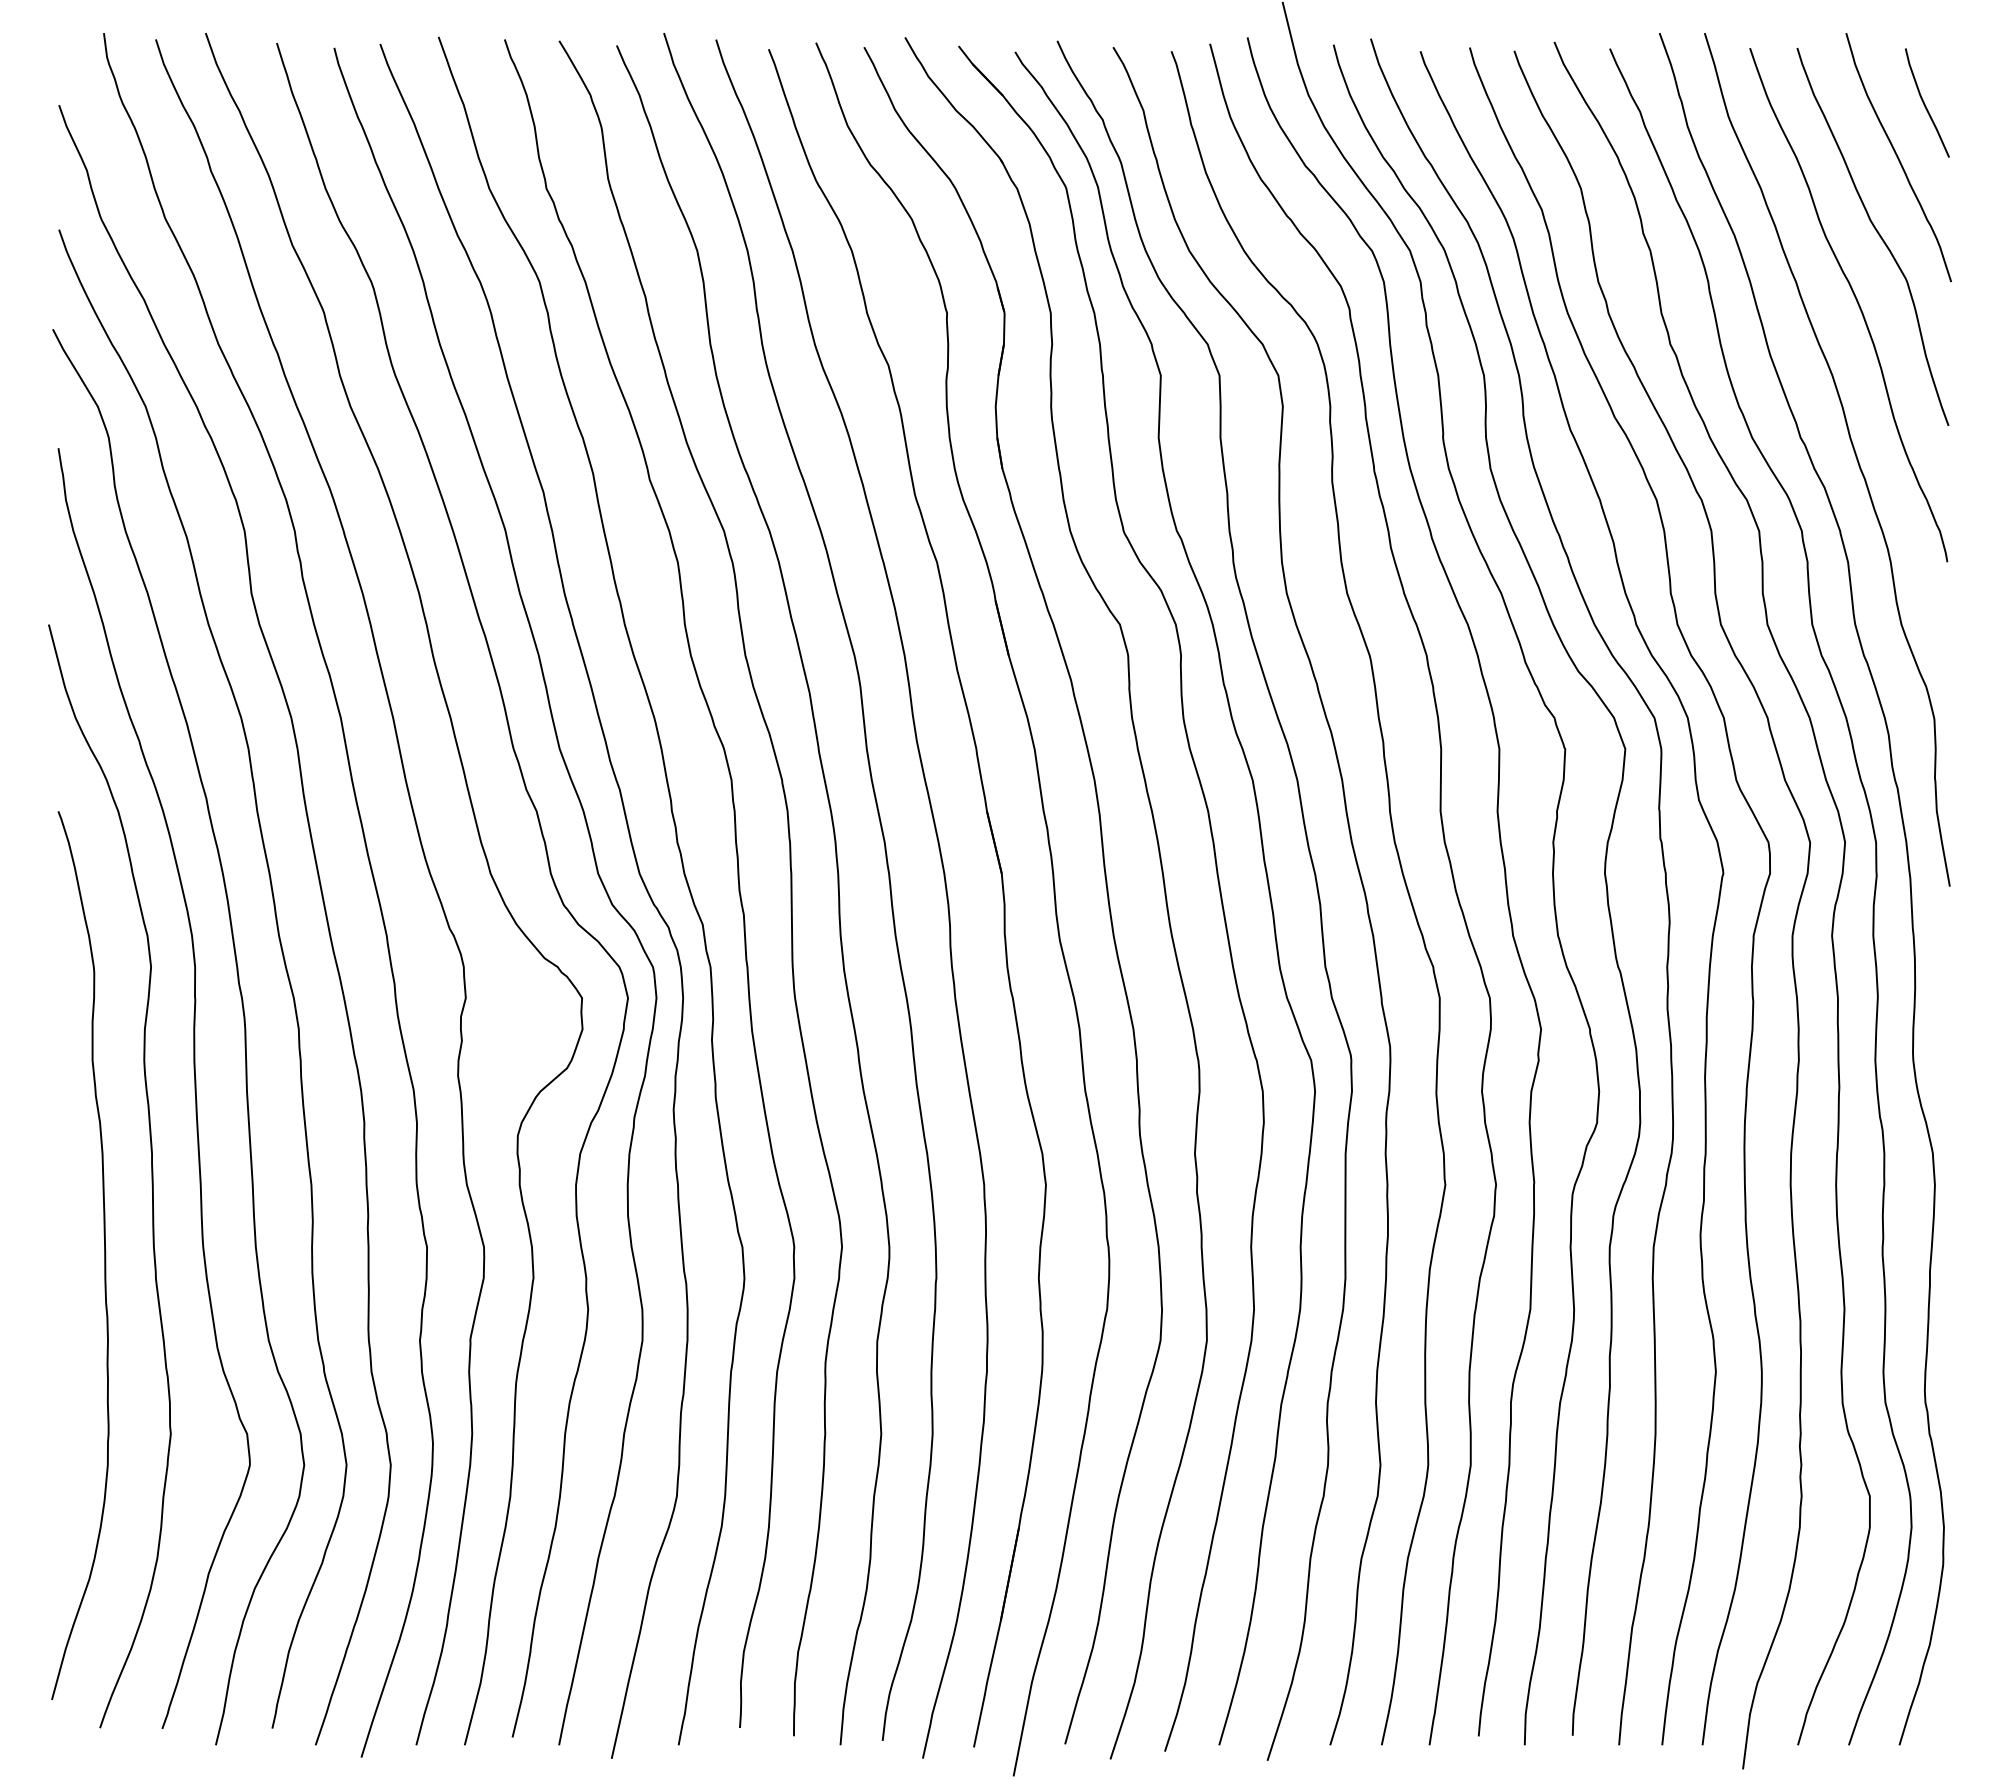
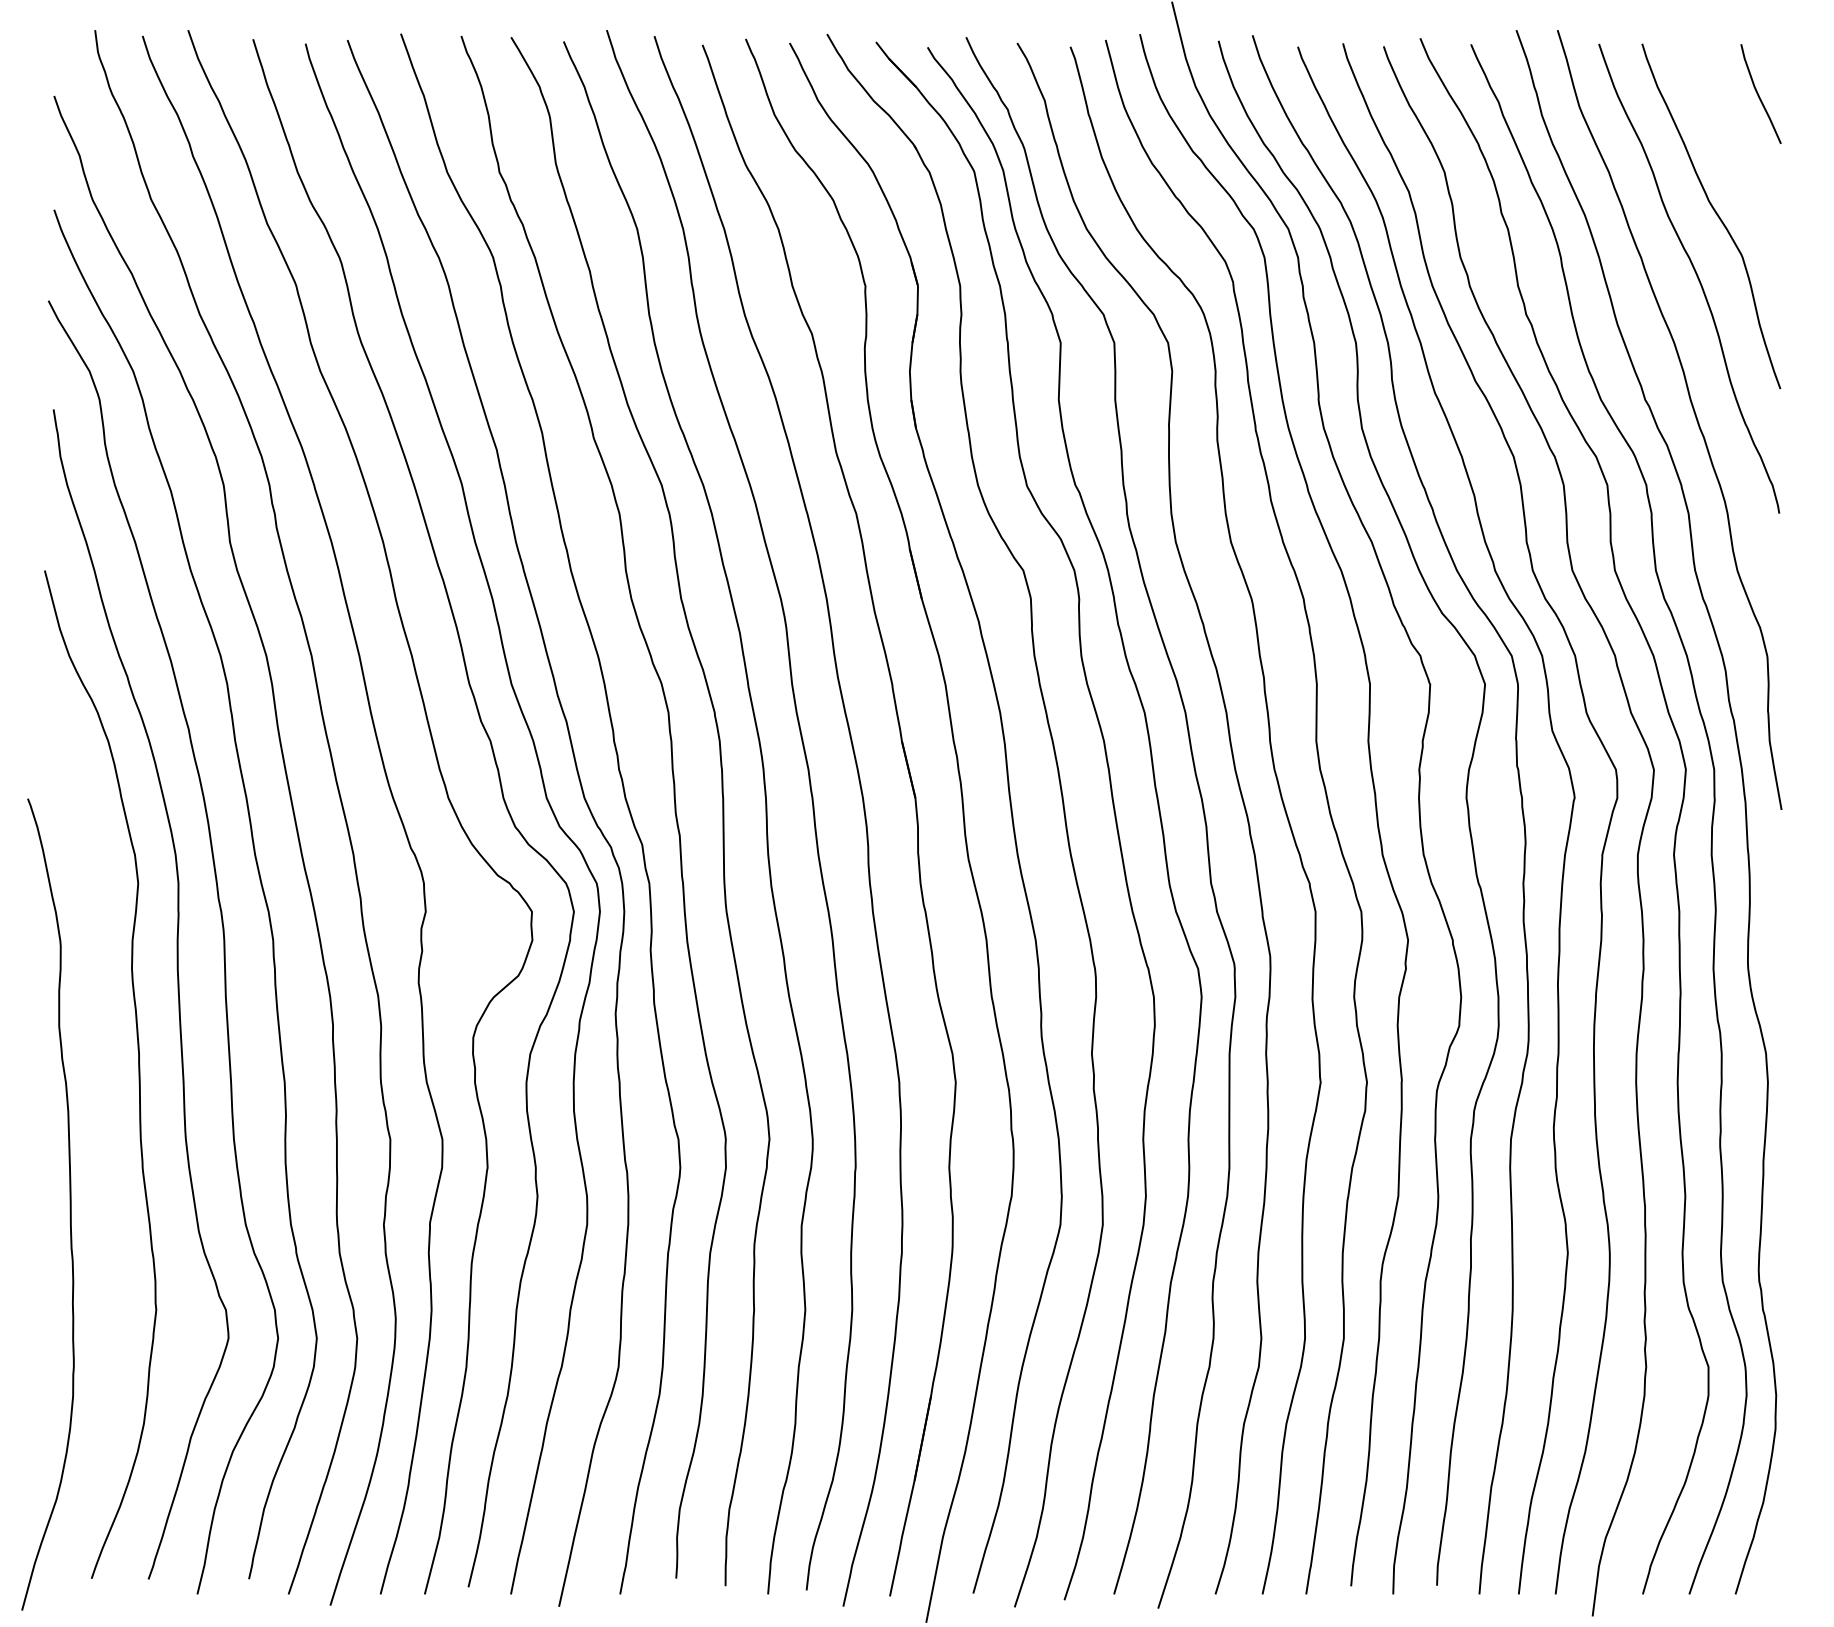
curve: (1898, 157) -> (1734, 143), removed
curve: (104, 1255) -> (70, 1204), moved

